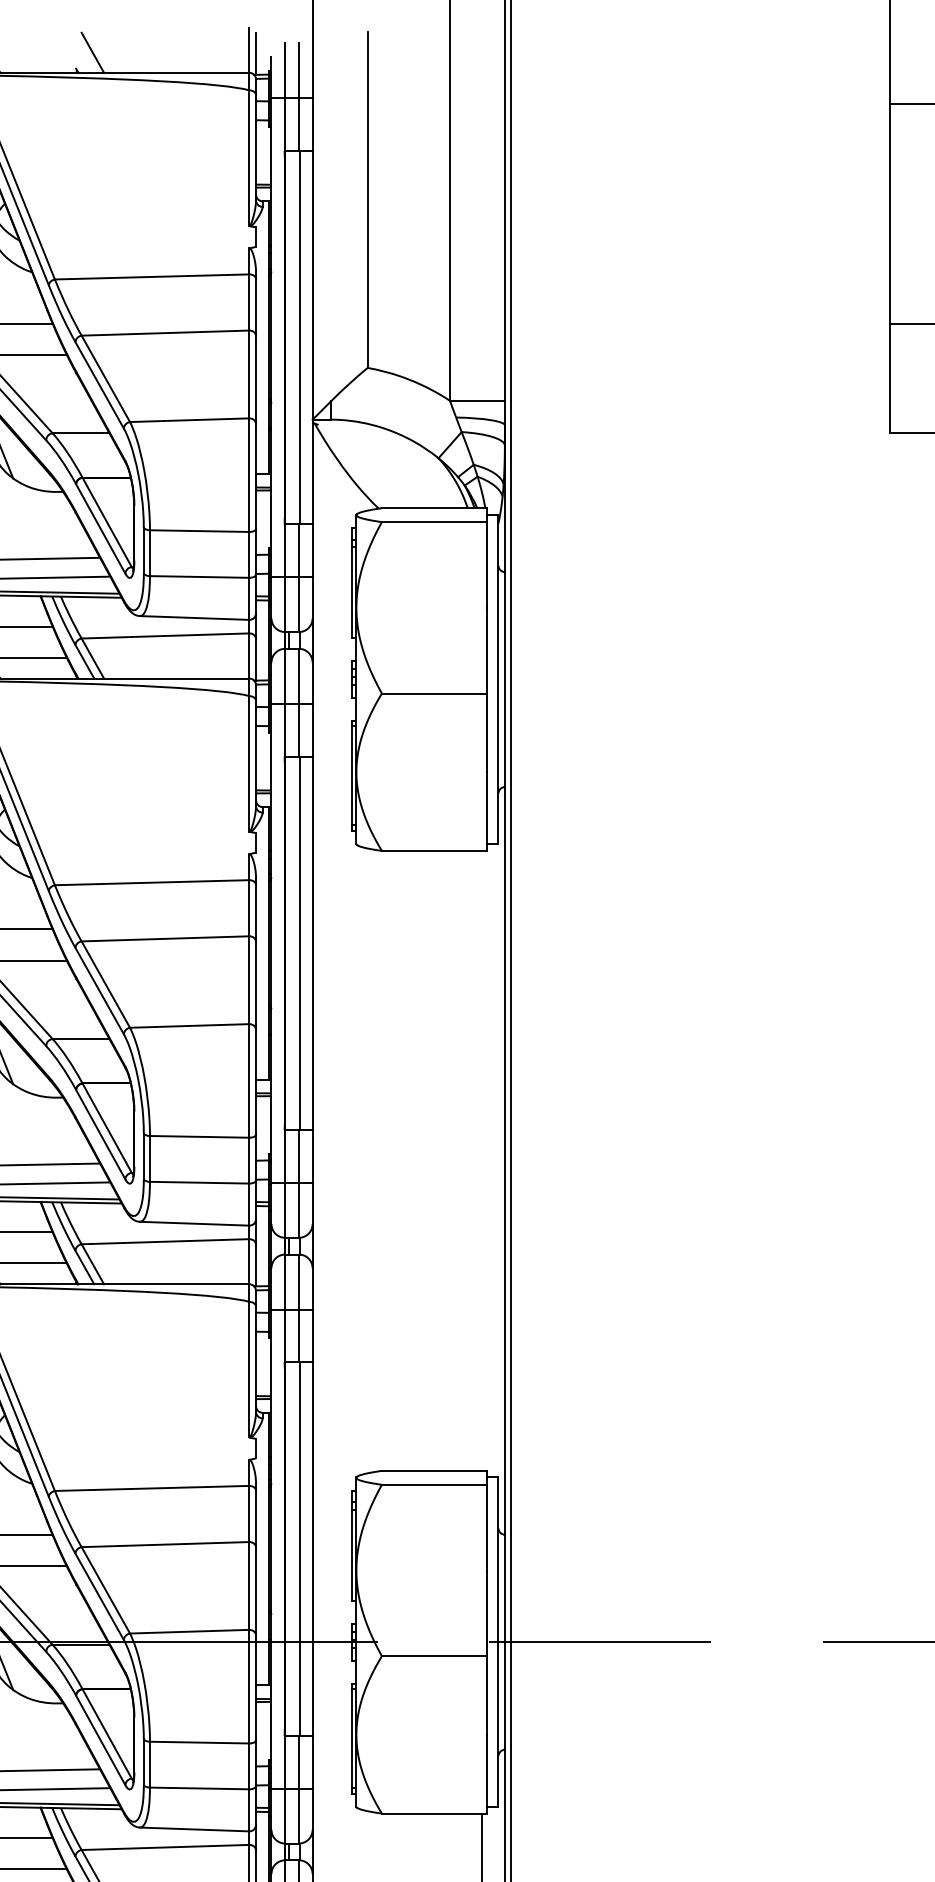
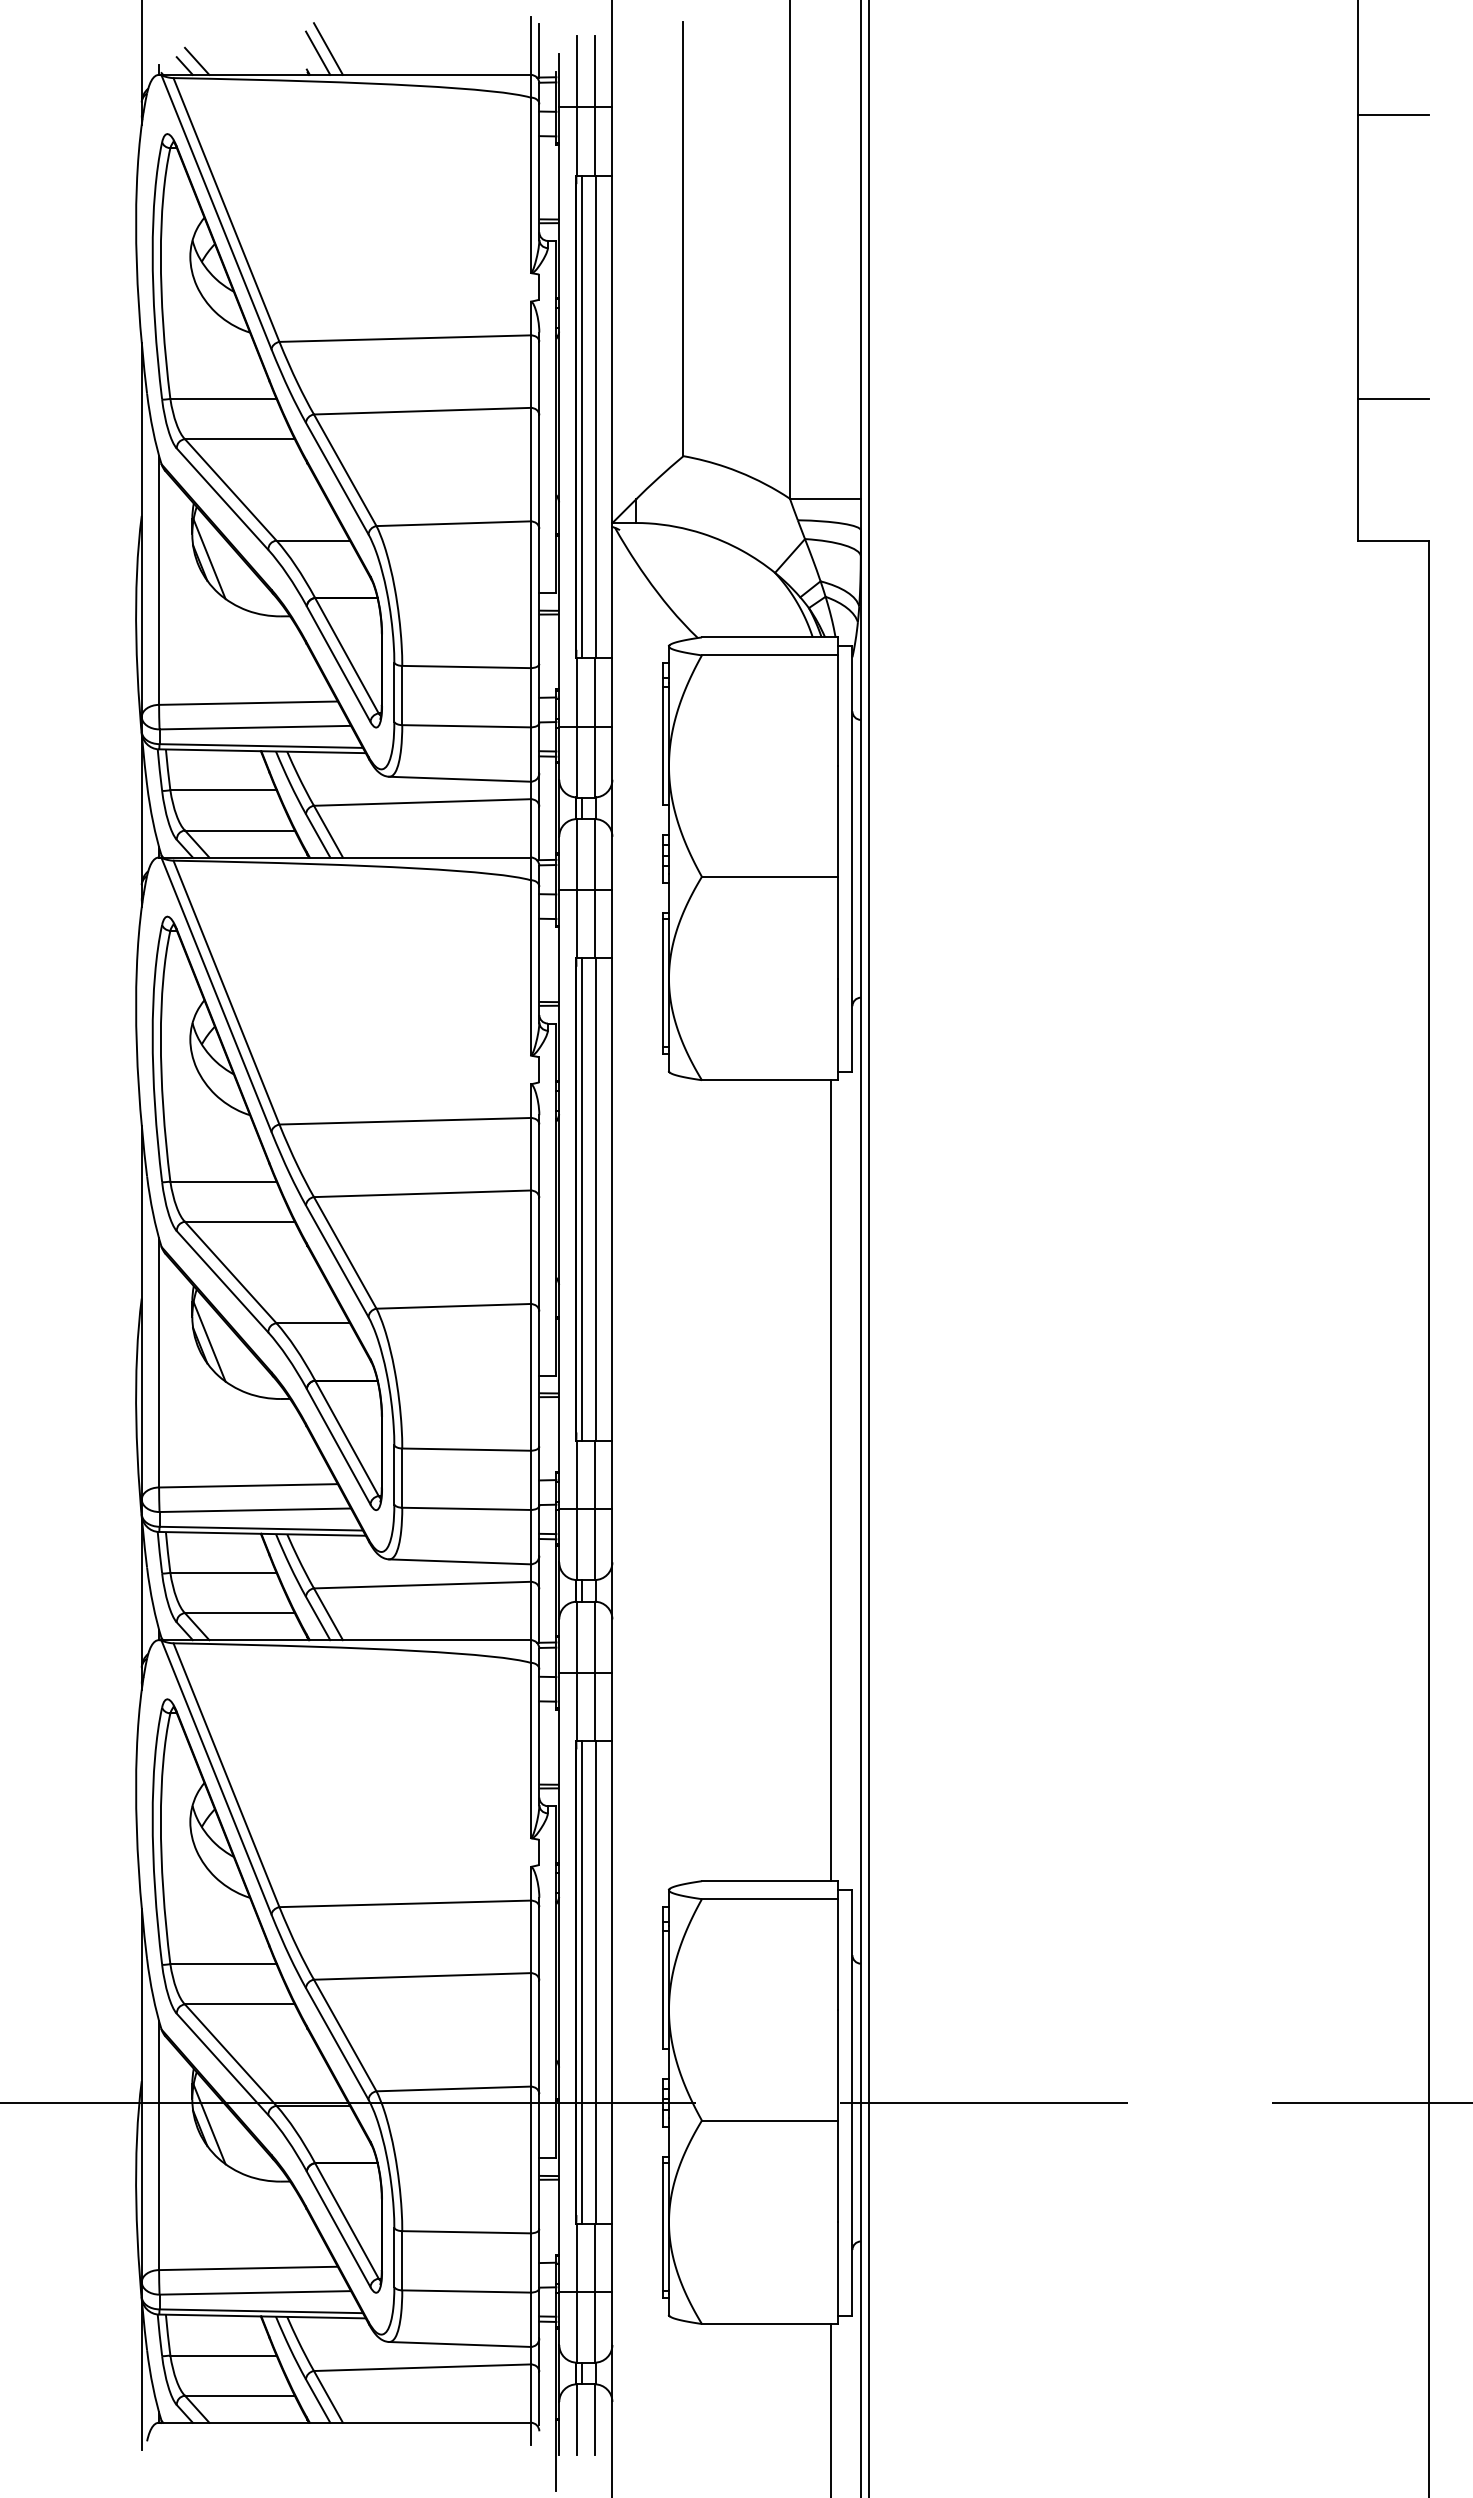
line: (85, 55) -> (318, 52), added
line: (288, 337) -> (581, 416), added
line: (288, 943) -> (581, 1199), added
line: (482, 1160) -> (831, 1480), added
line: (288, 1548) -> (581, 1981), added

